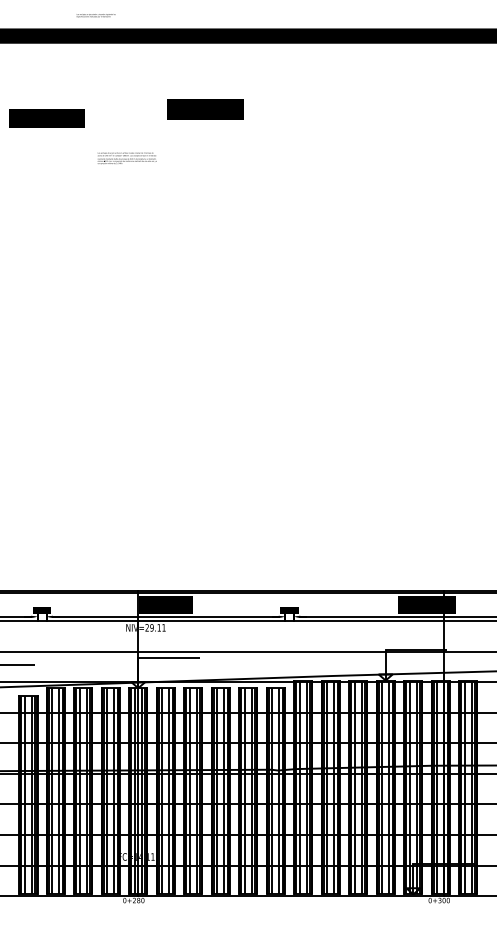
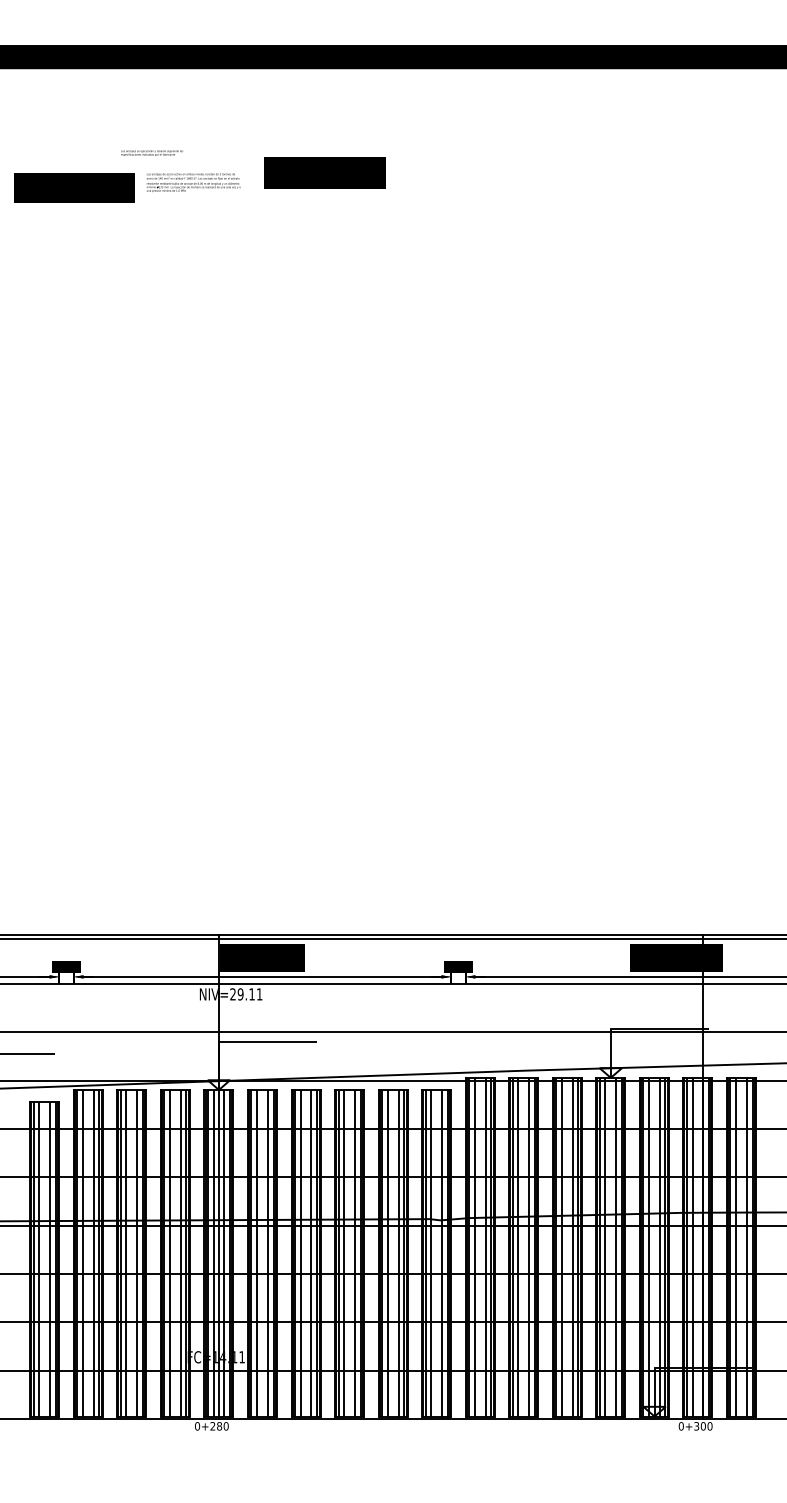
text: (95, 15) -> (151, 152), moved
text: (126, 158) -> (192, 182), moved

